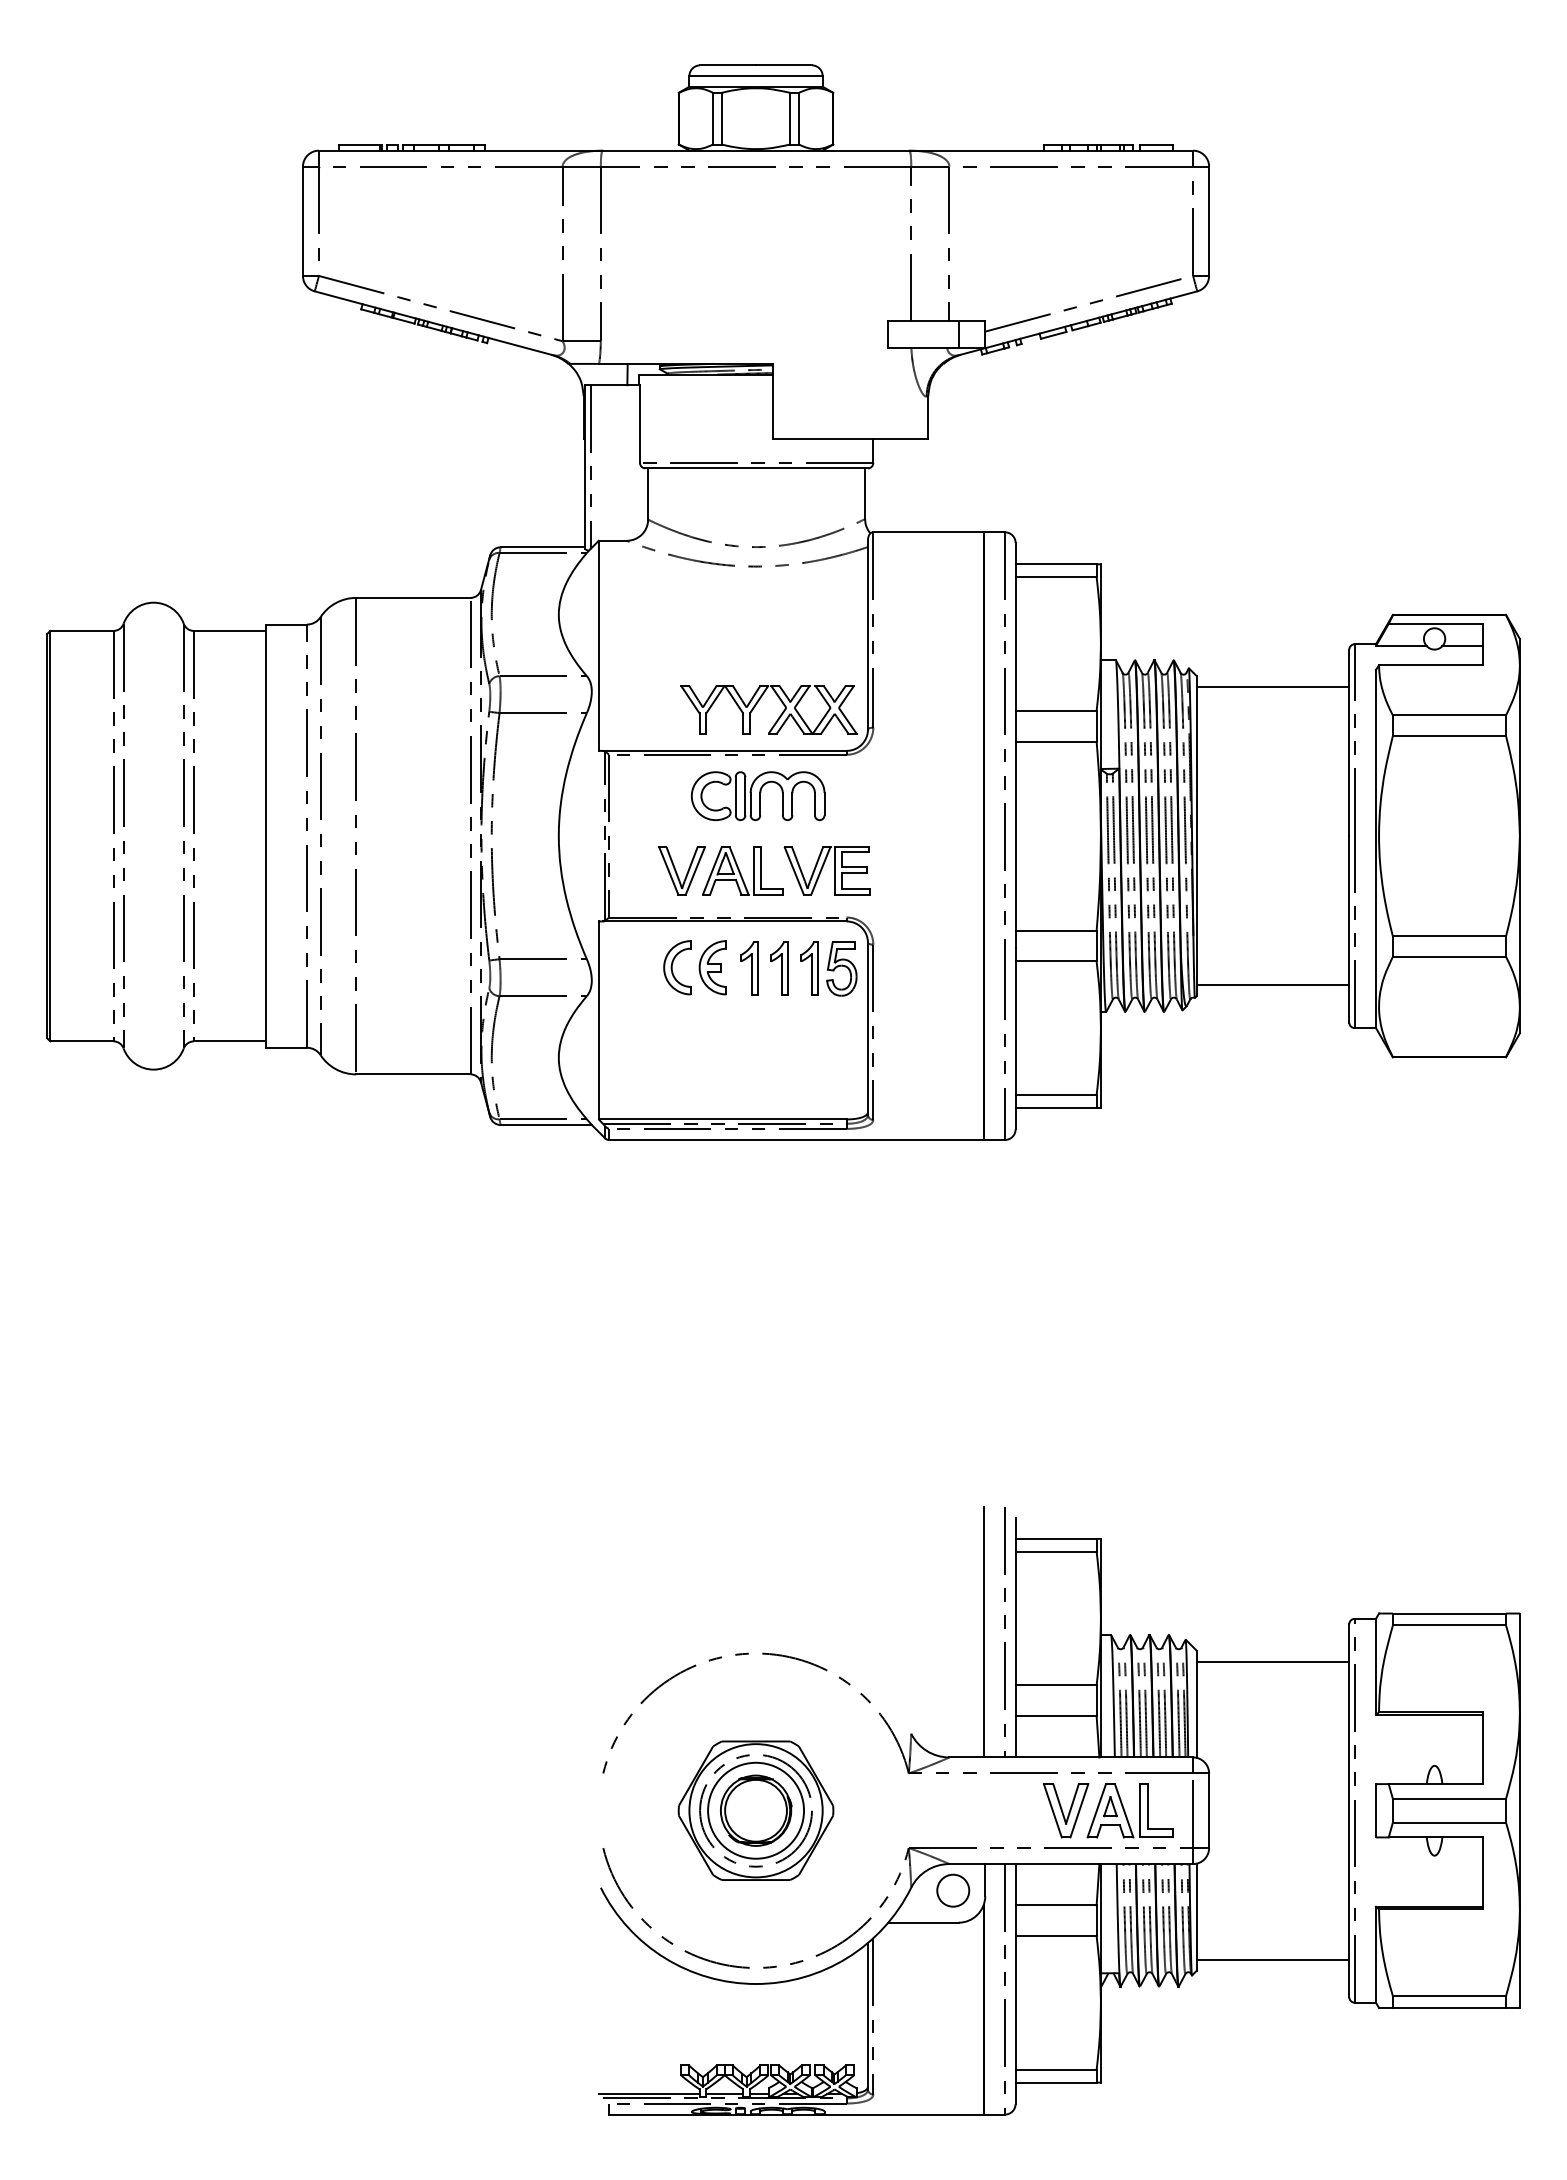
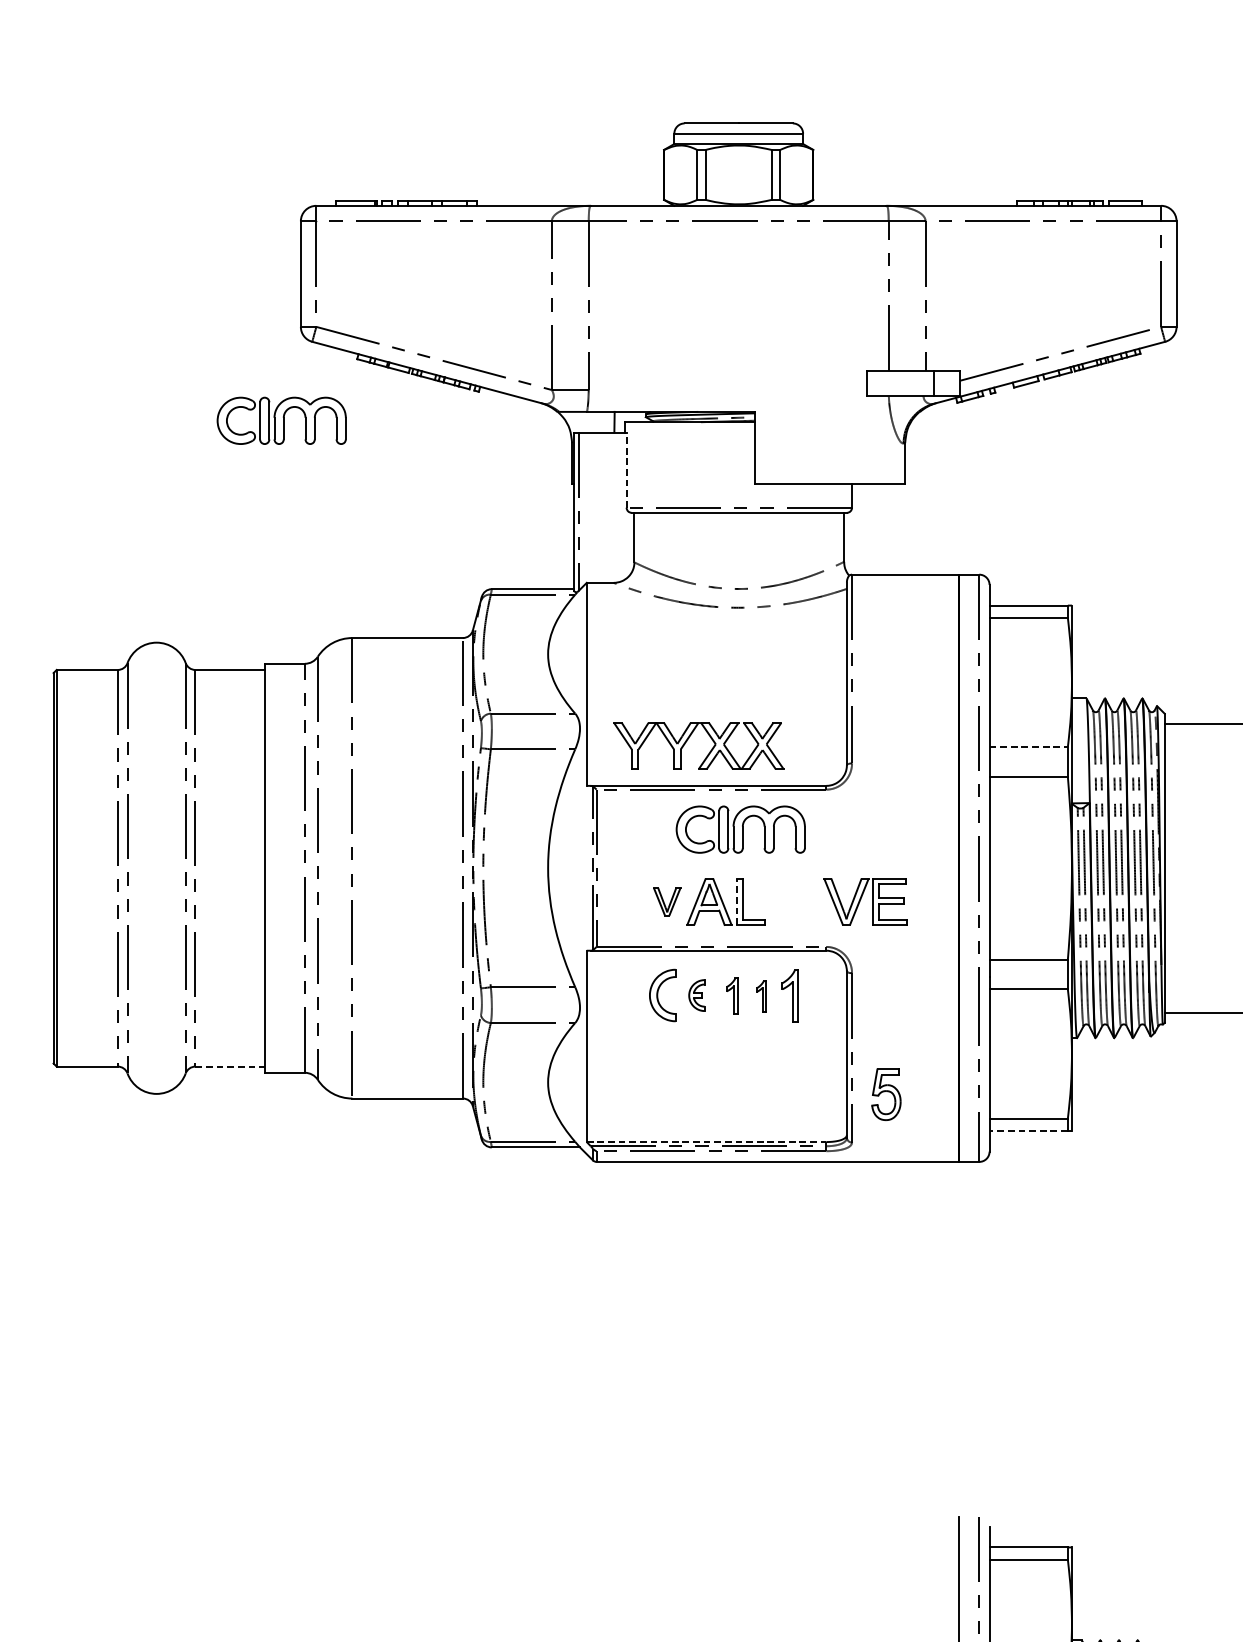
part: (282, 373) -> (281, 421), added
line: (640, 424) -> (627, 470), solid -> dashed
part: (758, 702) -> (688, 739), moved
line: (1056, 710) -> (1029, 746), solid -> dashed
part: (681, 870) -> (666, 901), size x0.6
line: (753, 870) -> (736, 901), solid -> dashed
part: (826, 870) -> (864, 901), moved
part: (712, 967) -> (696, 995), size x0.6
part: (749, 968) -> (732, 996), size x0.7
part: (779, 968) -> (761, 996), size x0.6
part: (841, 968) -> (886, 1093), moved
line: (229, 1041) -> (229, 1066), solid -> dashed
line: (1056, 1108) -> (1029, 1131), solid -> dashed
line: (722, 1119) -> (706, 1142), solid -> dashed

